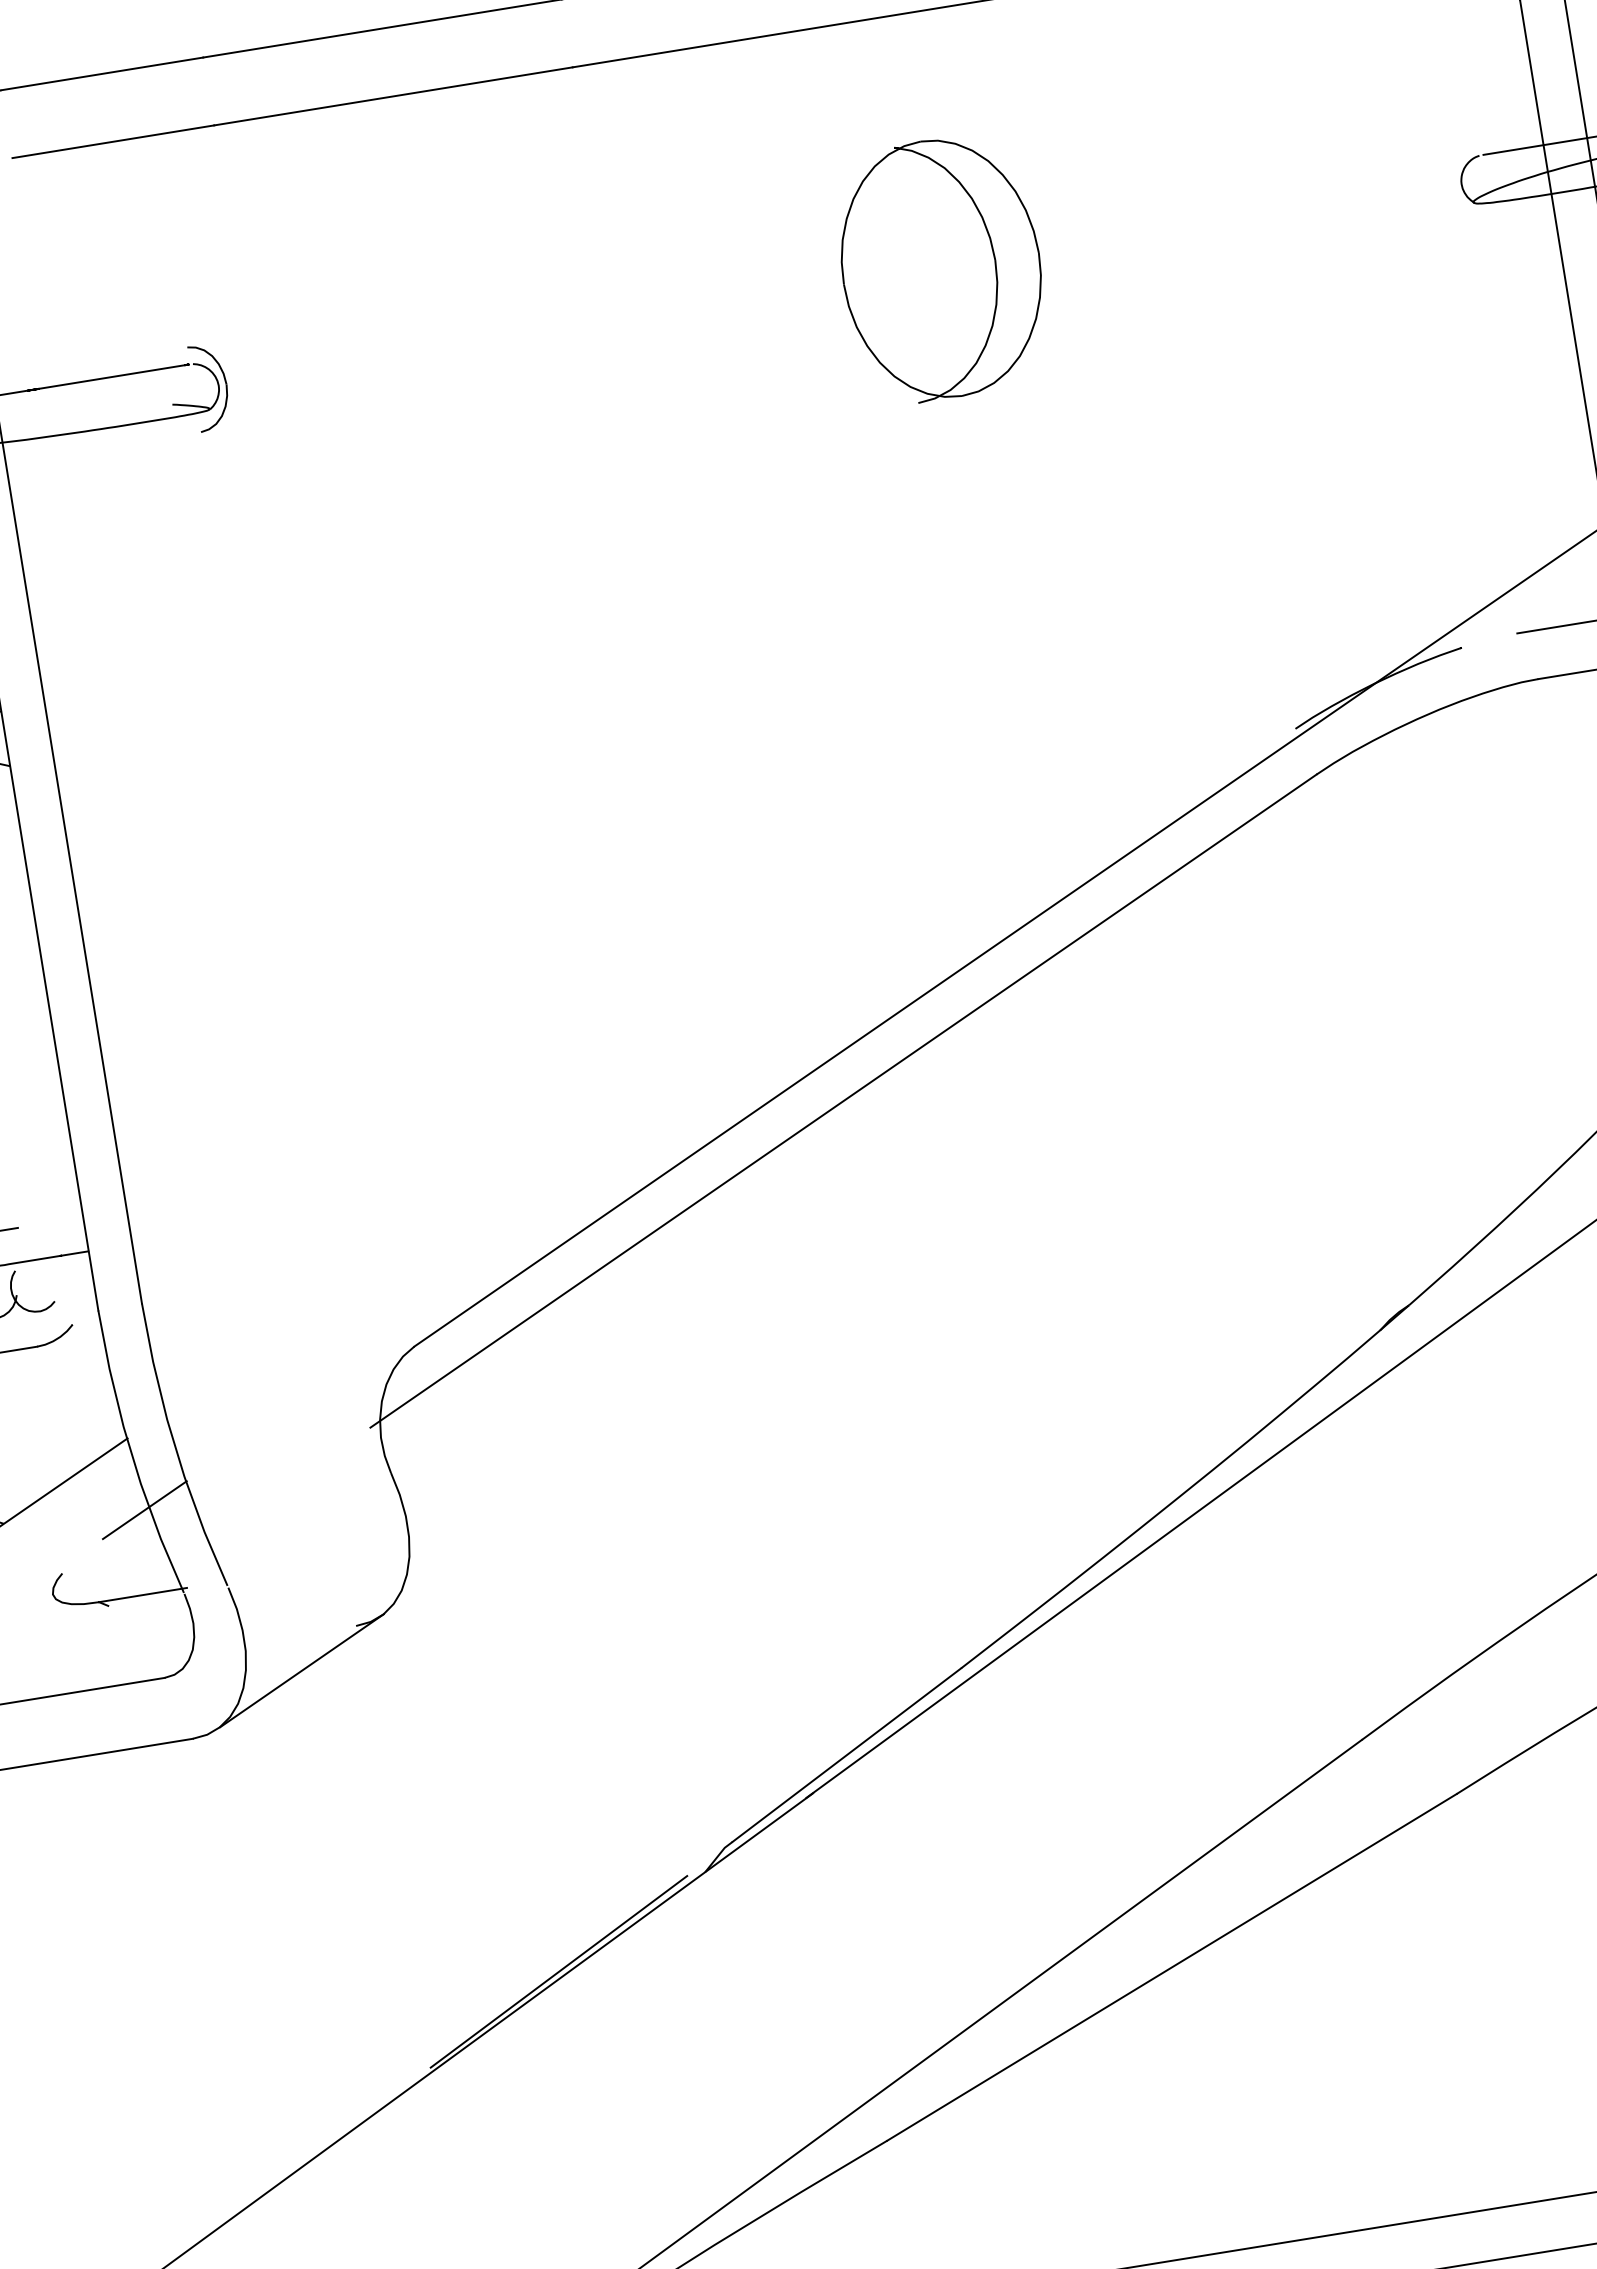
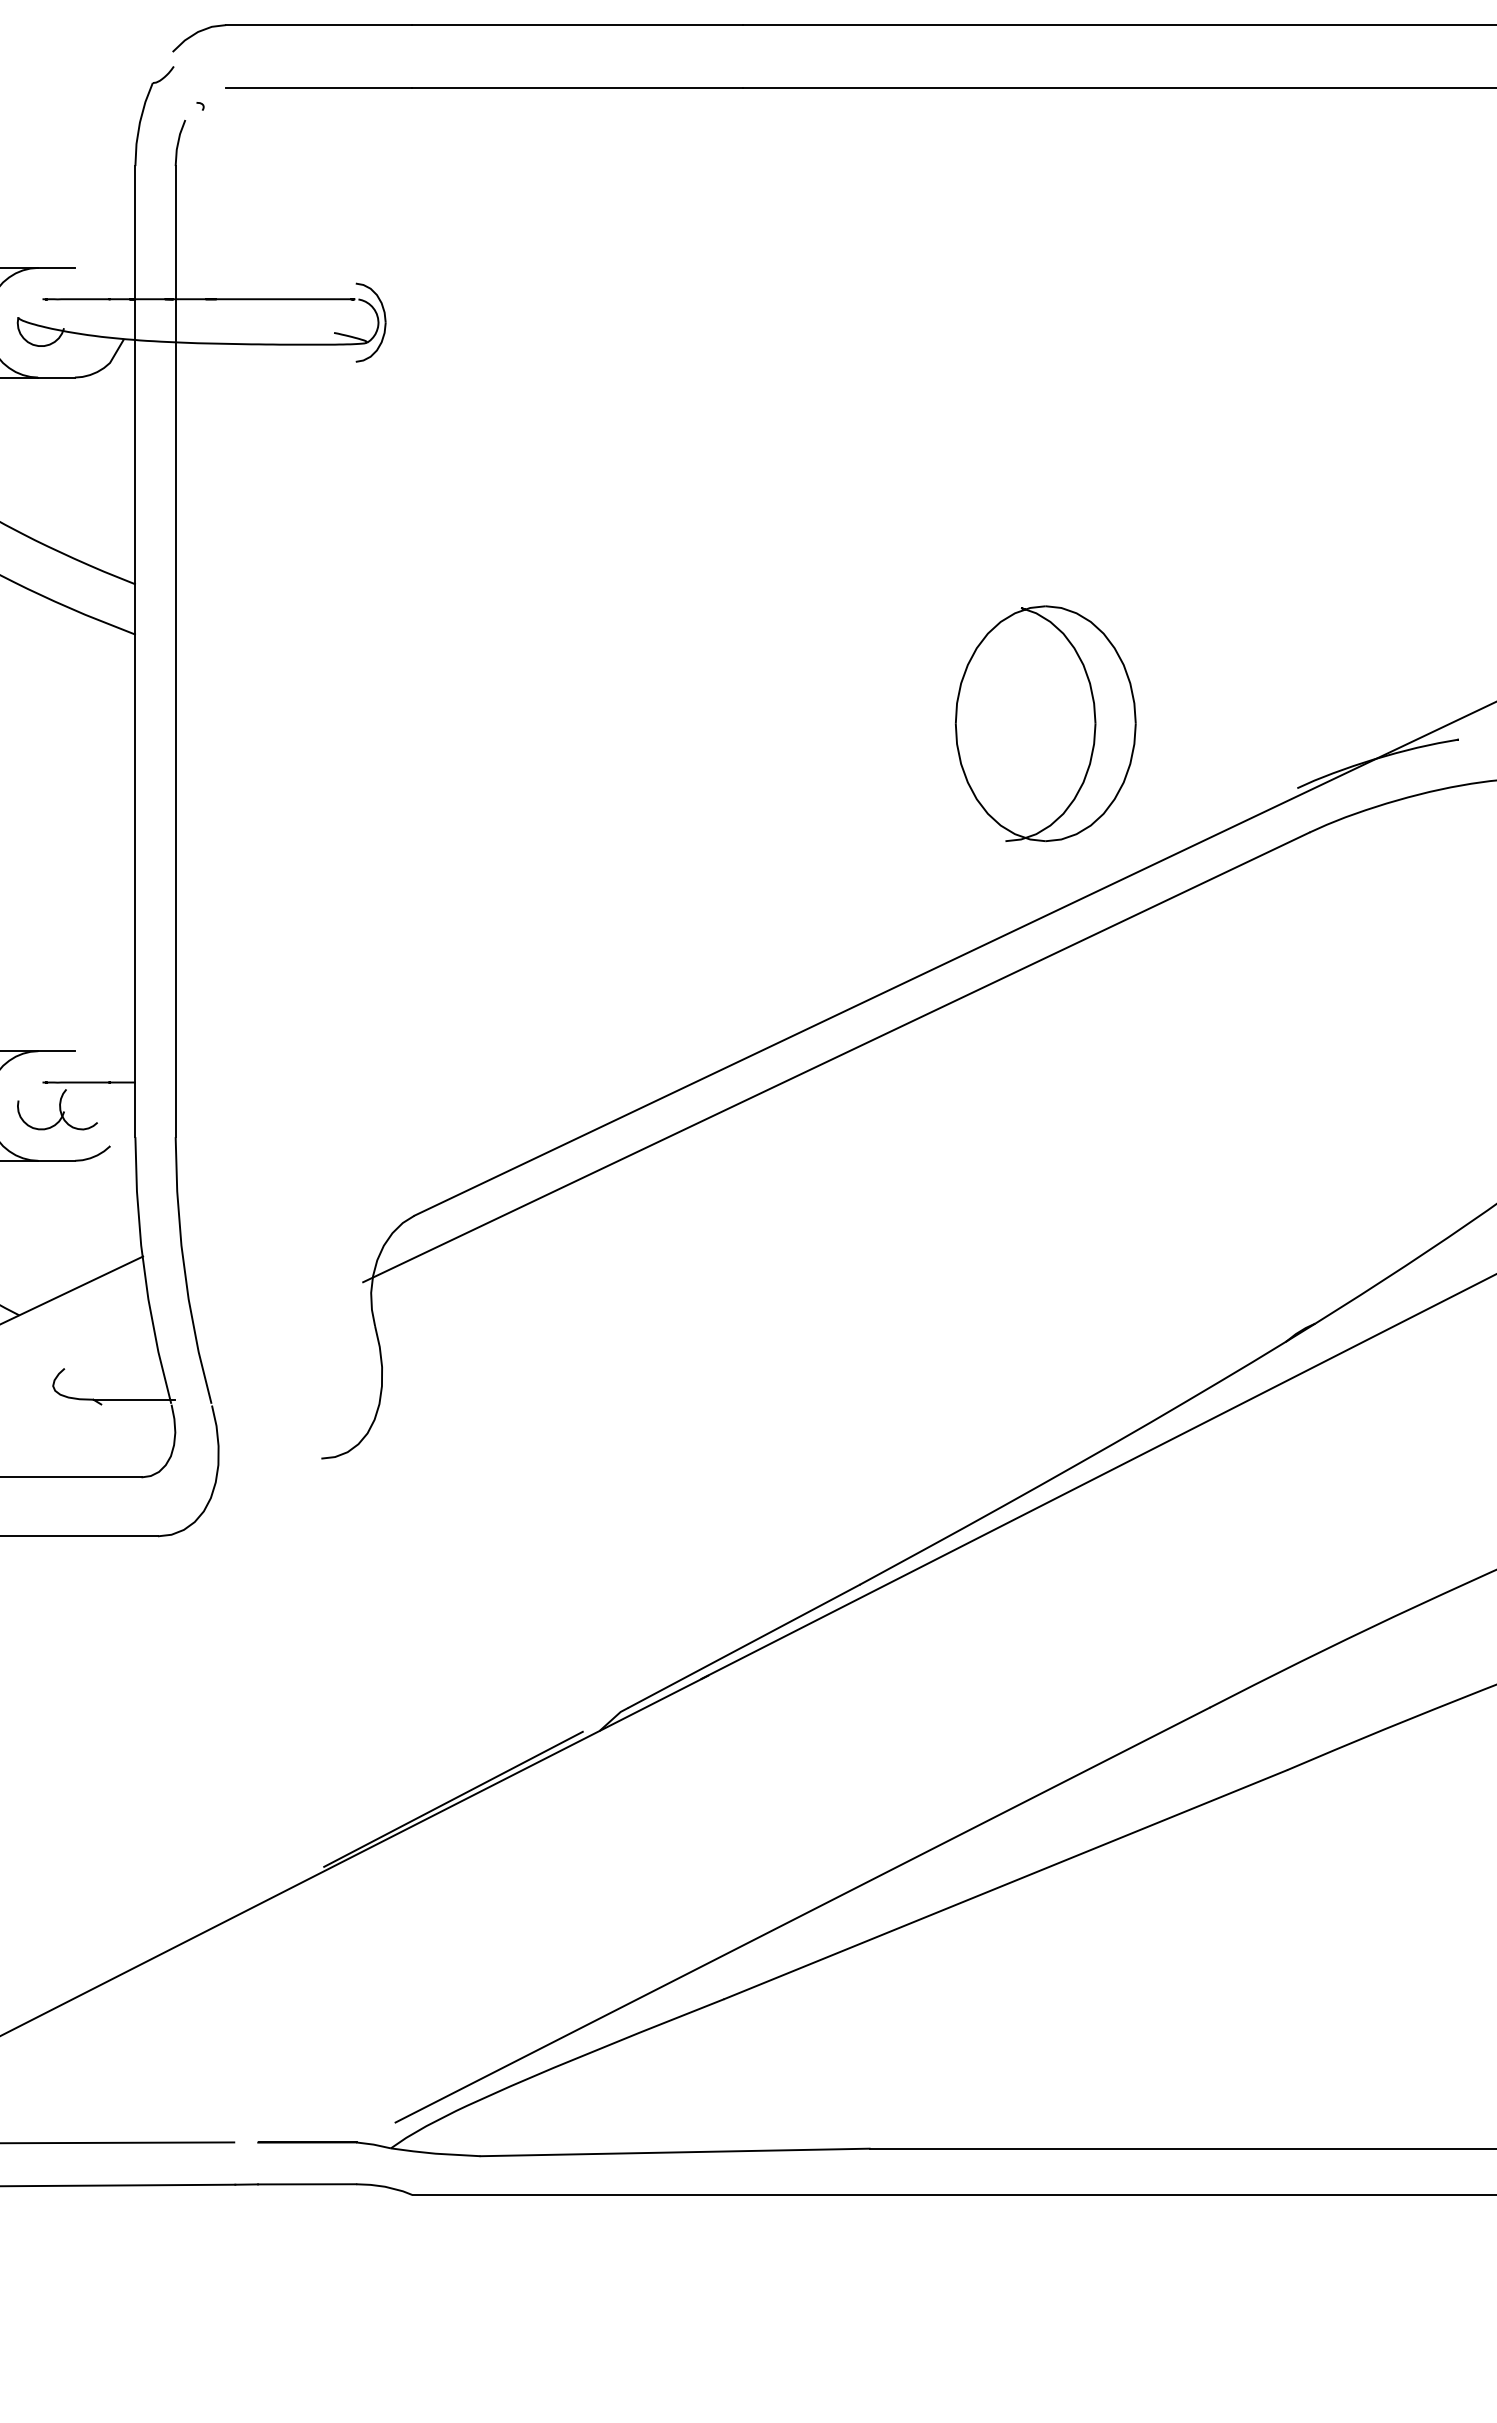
part: (941, 268) -> (1045, 723), moved
line: (145, 1509) -> (148, 1323), removed
line: (301, 1670) -> (265, 1490), removed

